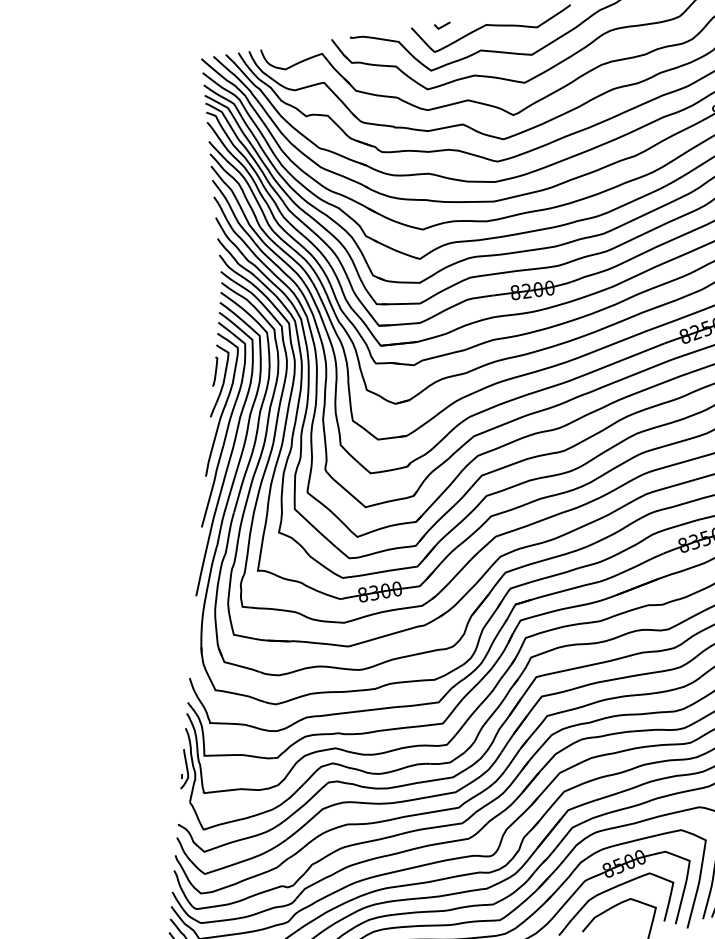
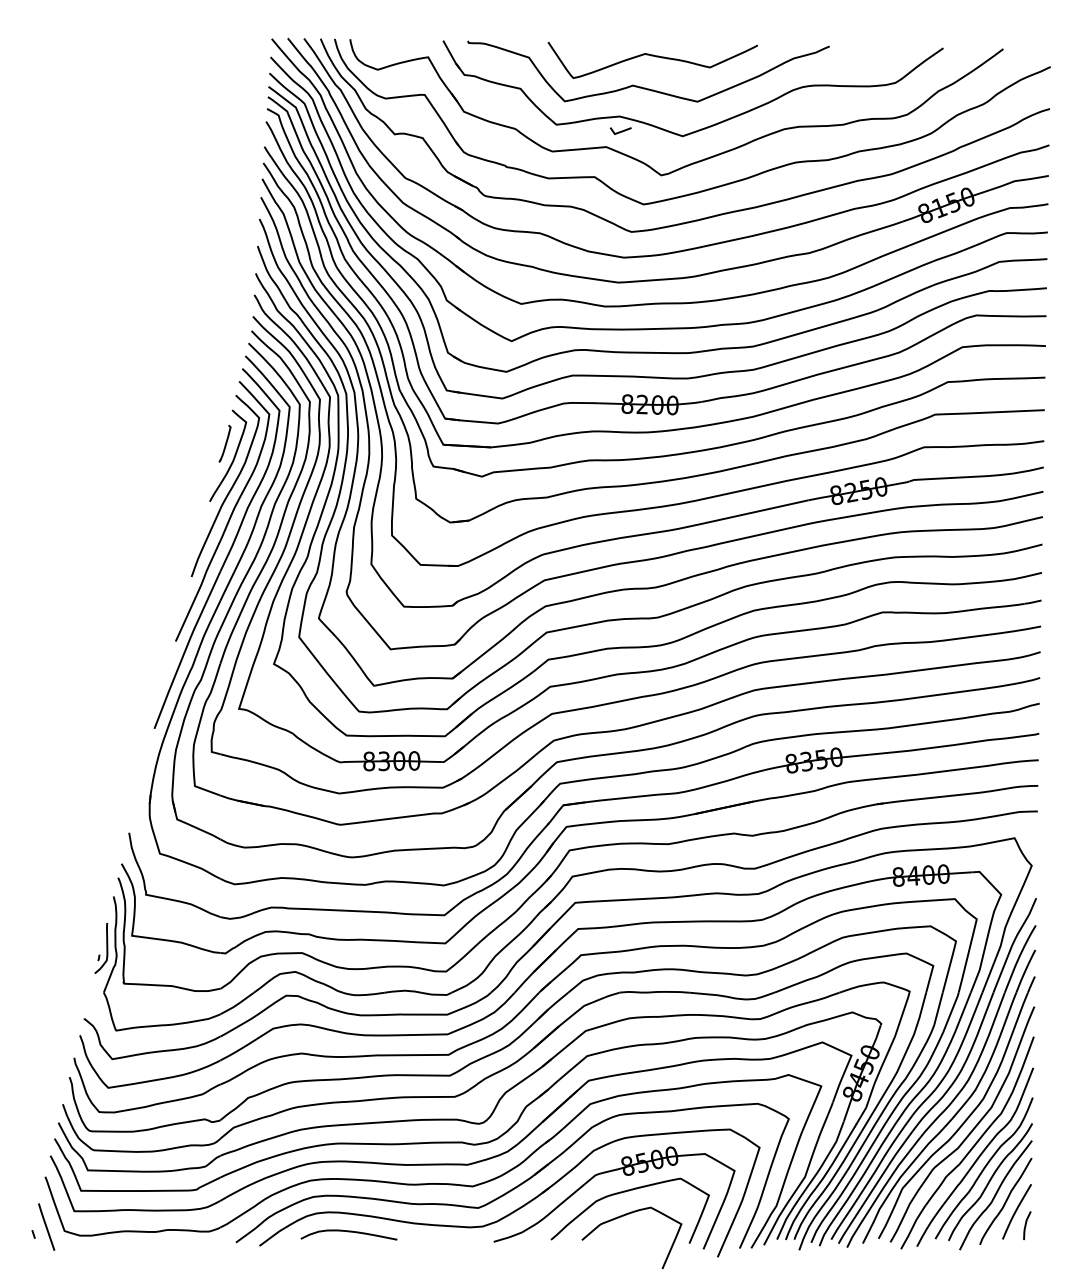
line: (443, 25) -> (621, 130), moved

